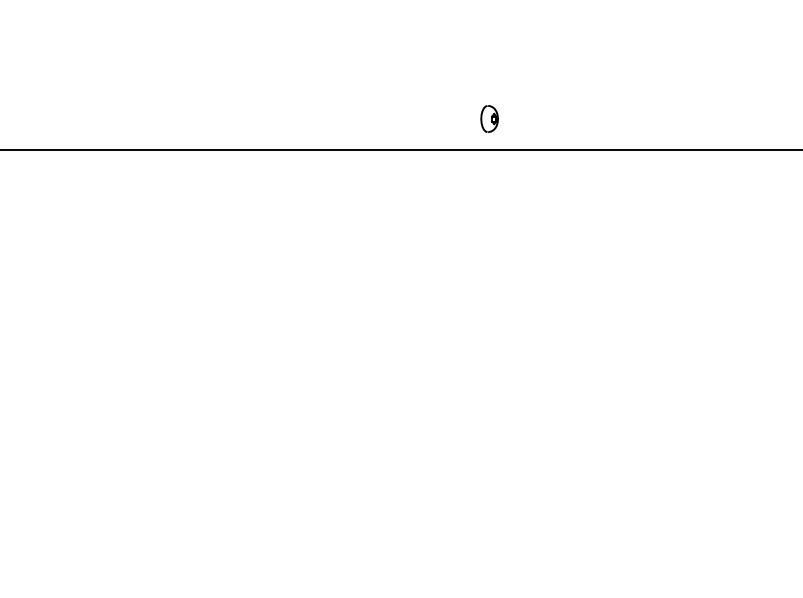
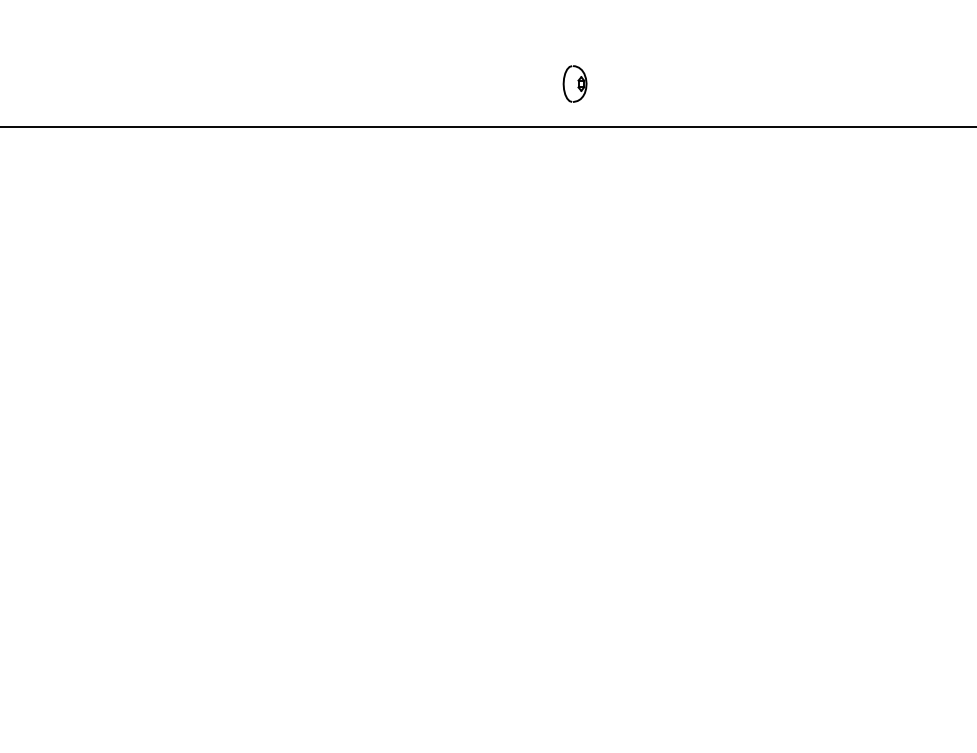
part: (489, 118) -> (574, 83), moved

